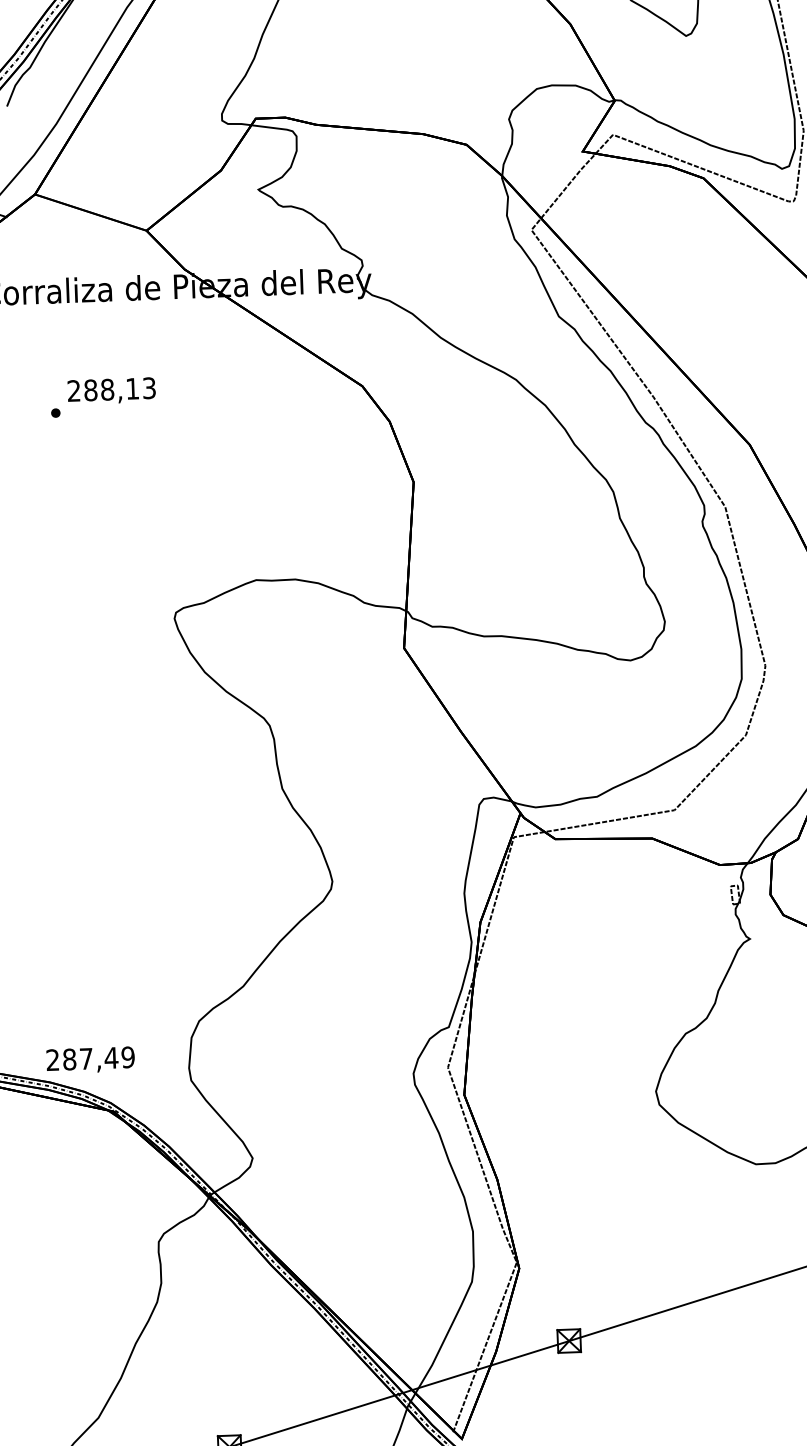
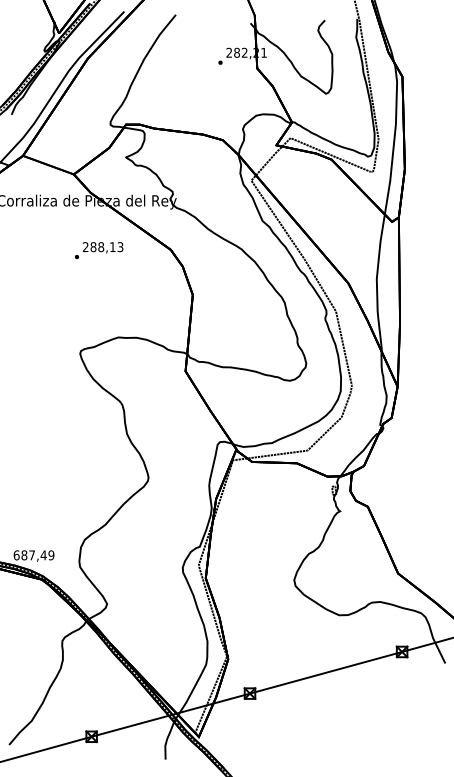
text: (104, 397) -> (99, 250), moved
text: (52, 1060) -> (16, 555), 287,49 -> 687,49

